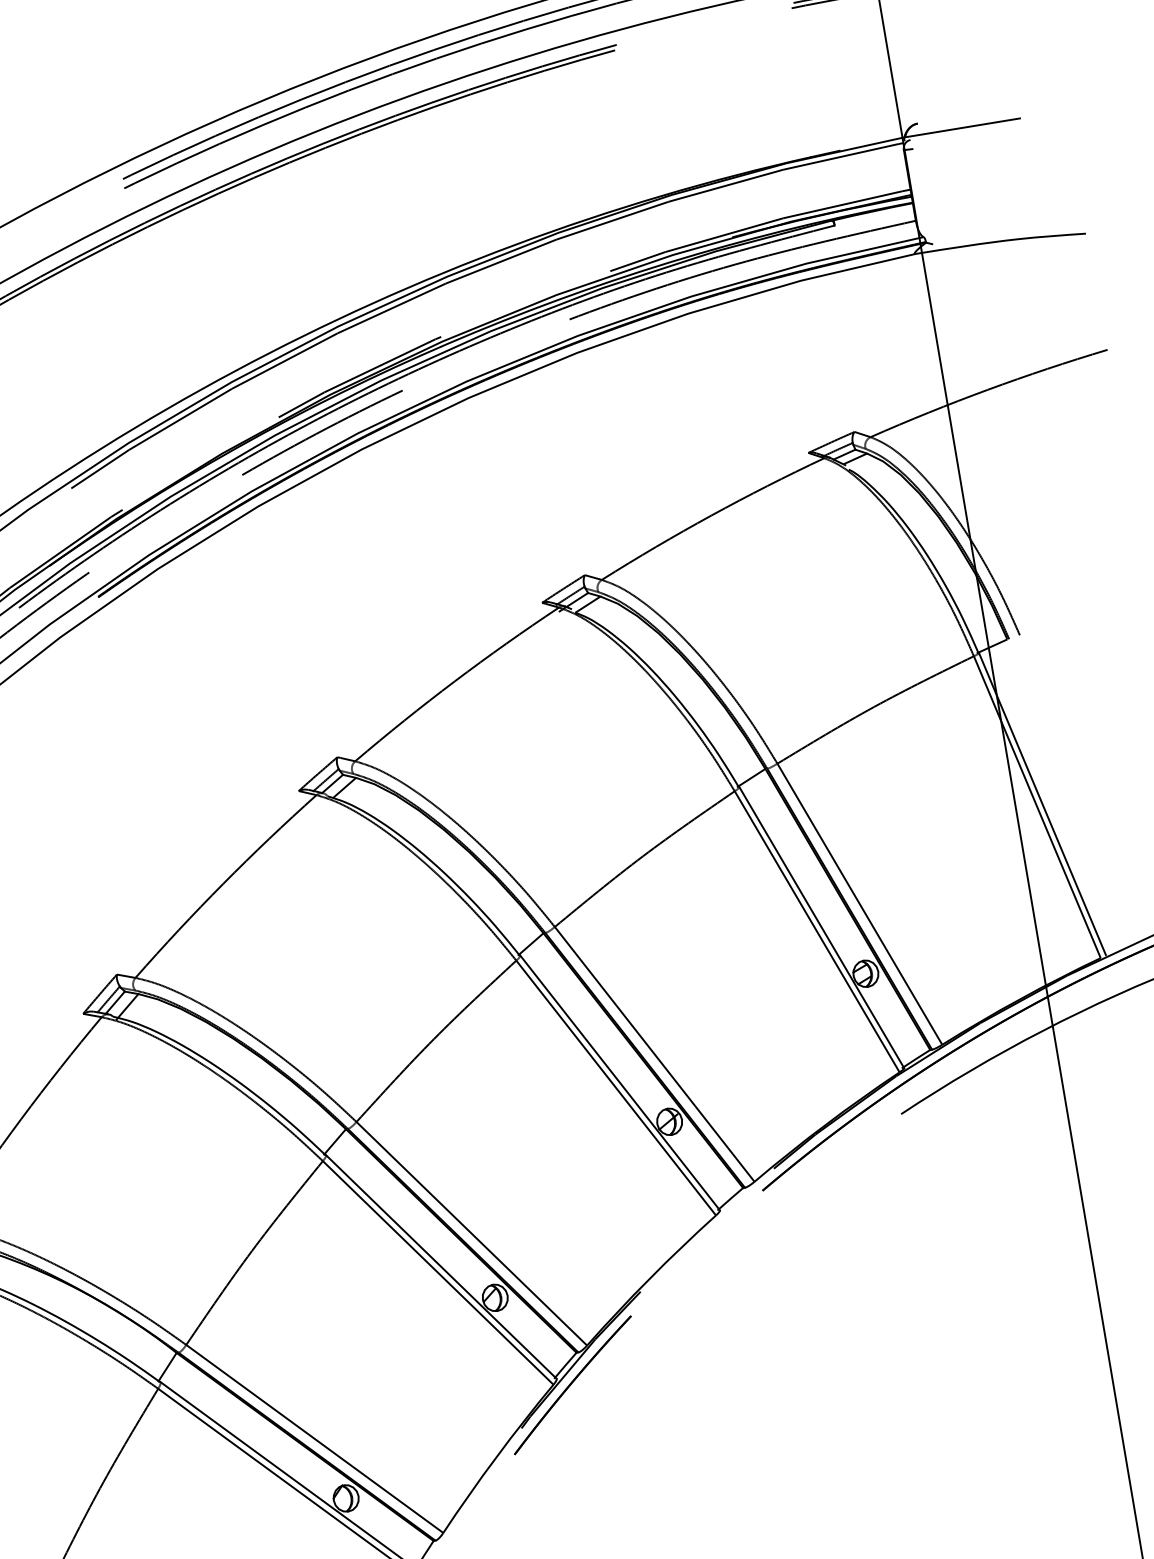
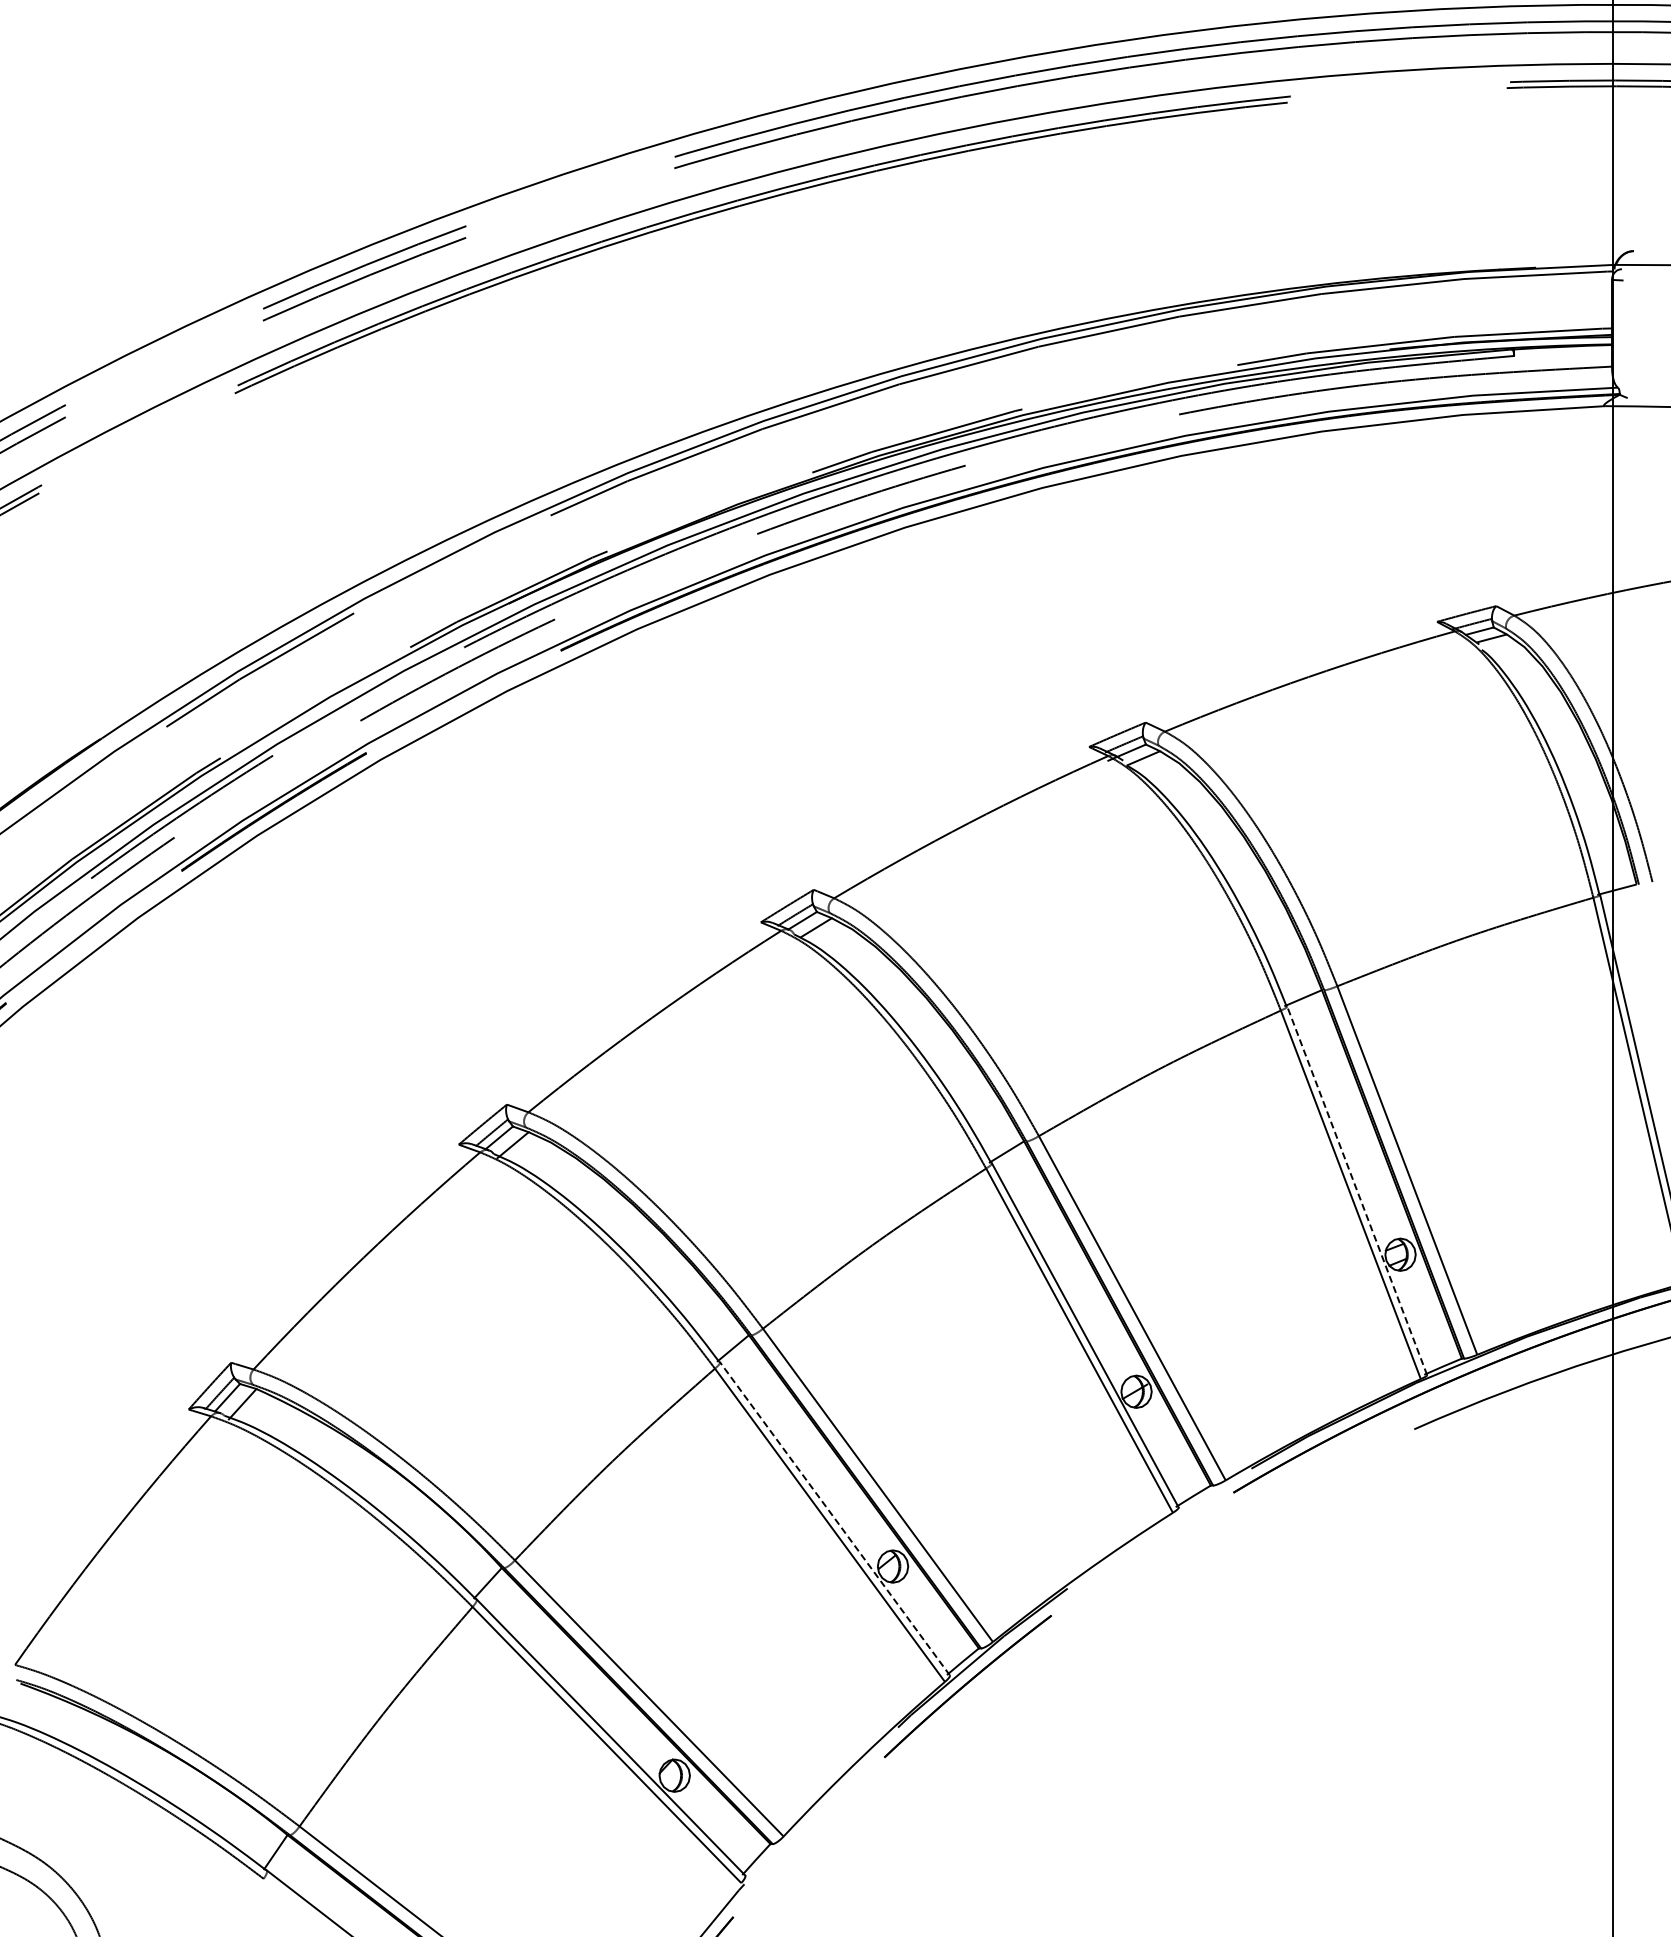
line: (821, 927) -> (1357, 1190), solid -> dashed
line: (440, 1266) -> (834, 1518), solid -> dashed

